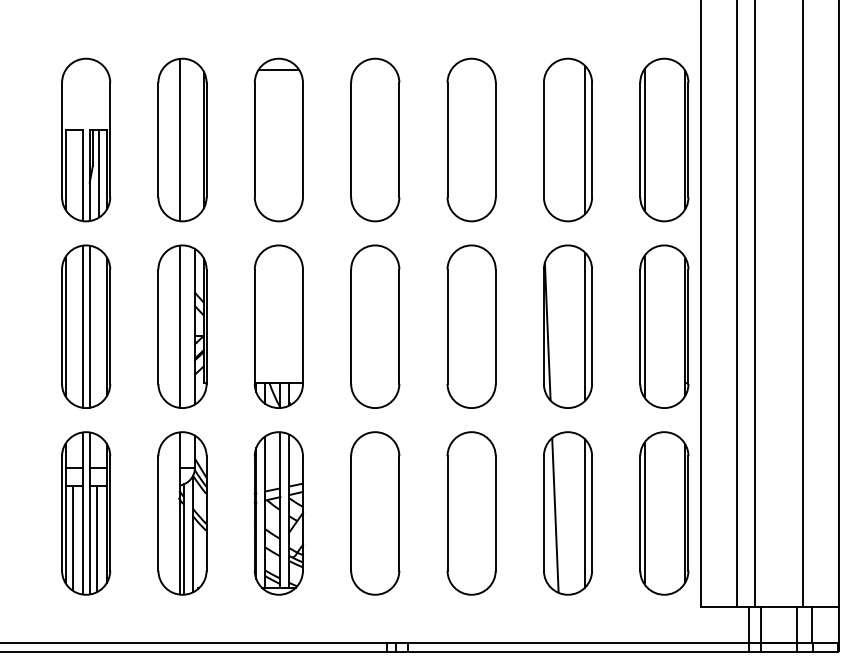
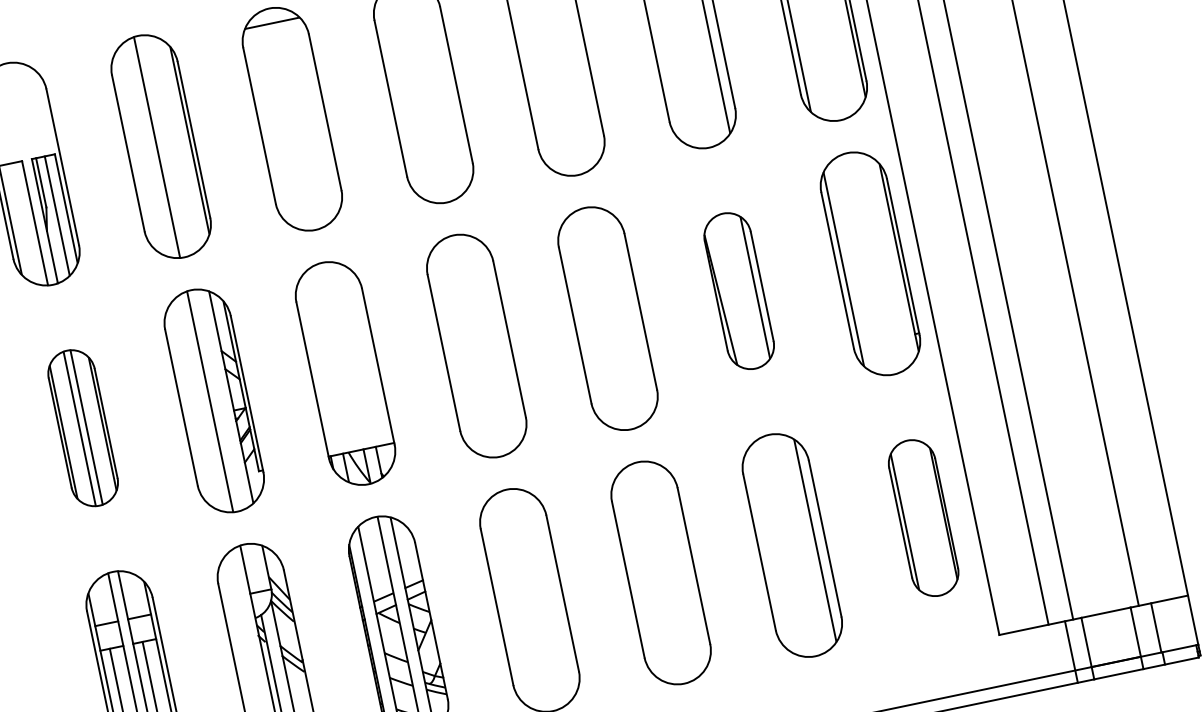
part: (86, 326) -> (83, 427), size x0.7
part: (567, 326) -> (738, 291), size x0.7
part: (664, 513) -> (923, 518), size x0.7
line: (555, 515) -> (775, 551), removed

